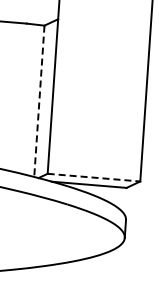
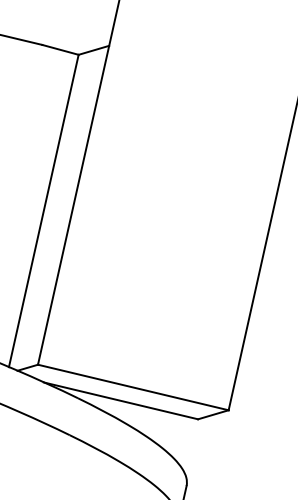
line: (39, 101) -> (44, 211), dashed -> solid
line: (94, 177) -> (134, 387), dashed -> solid

